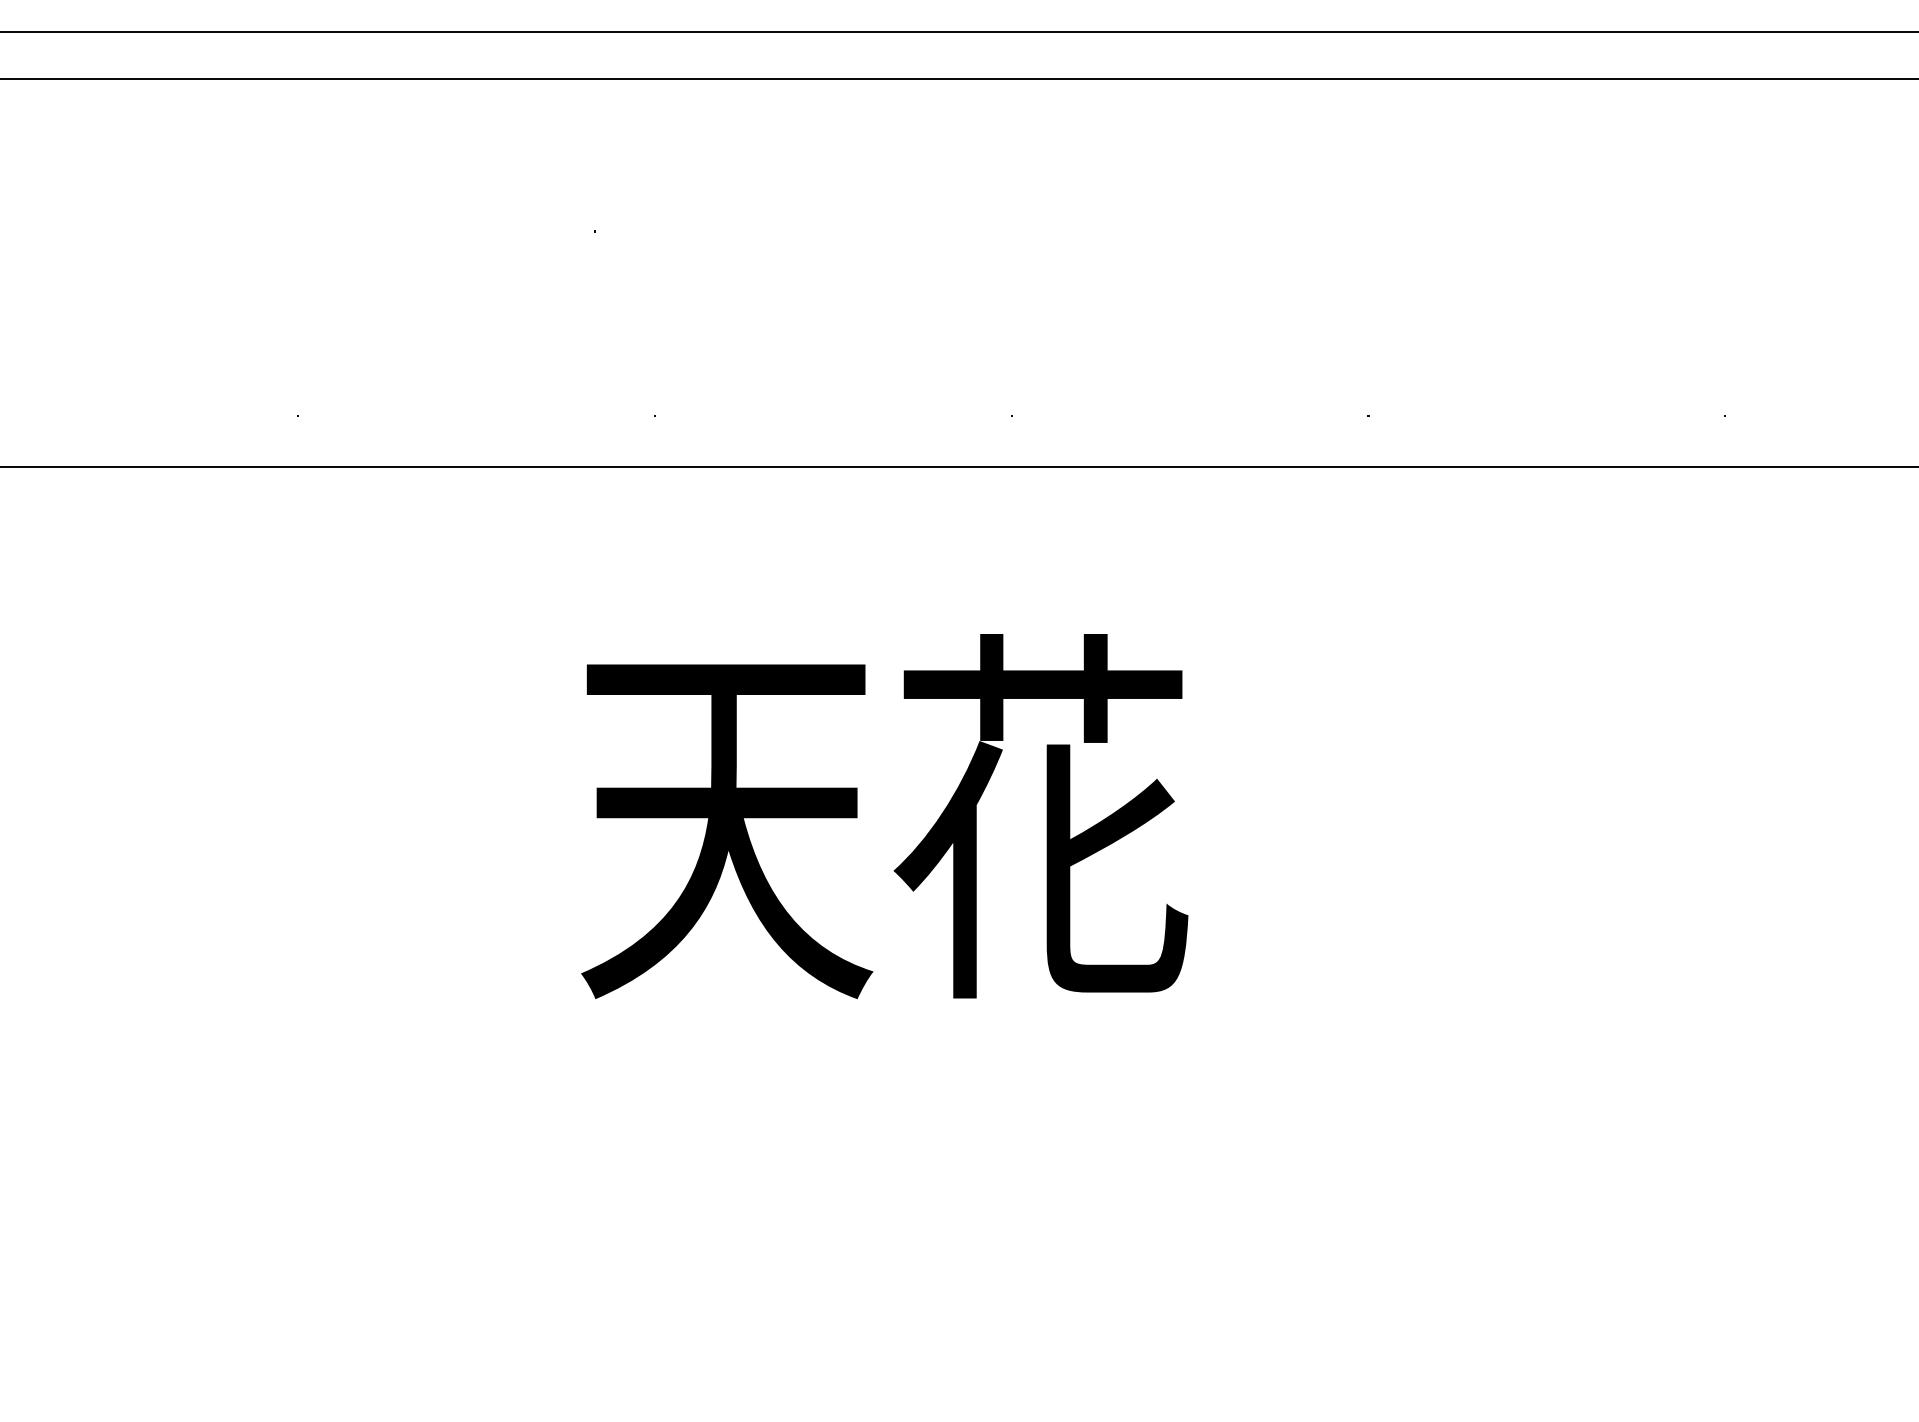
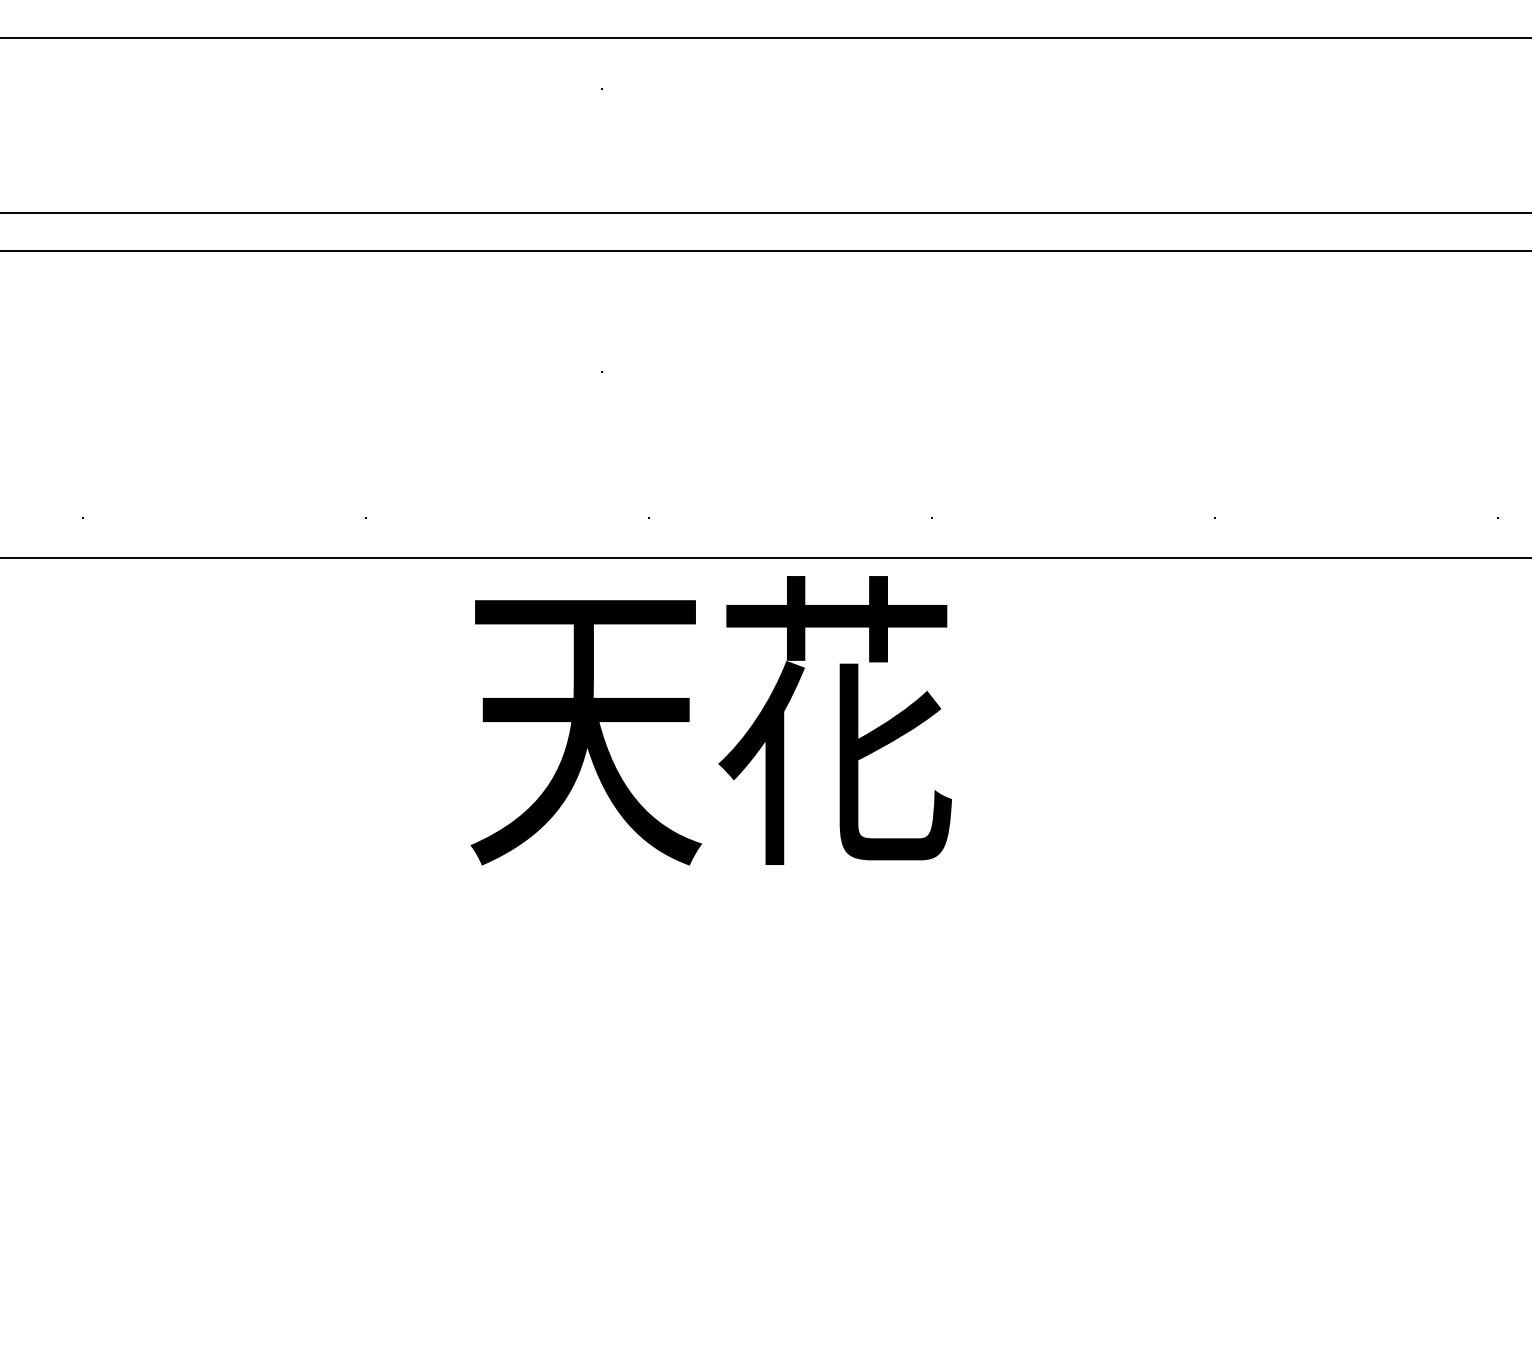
text: (883, 816) -> (710, 720), moved

